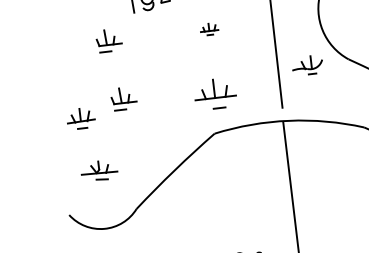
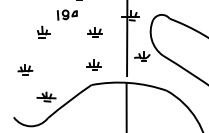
part: (208, 29) -> (94, 32), size x1.67
part: (213, 92) -> (93, 64), size x0.71
part: (122, 97) -> (47, 61), removed
part: (99, 170) -> (46, 96), moved

